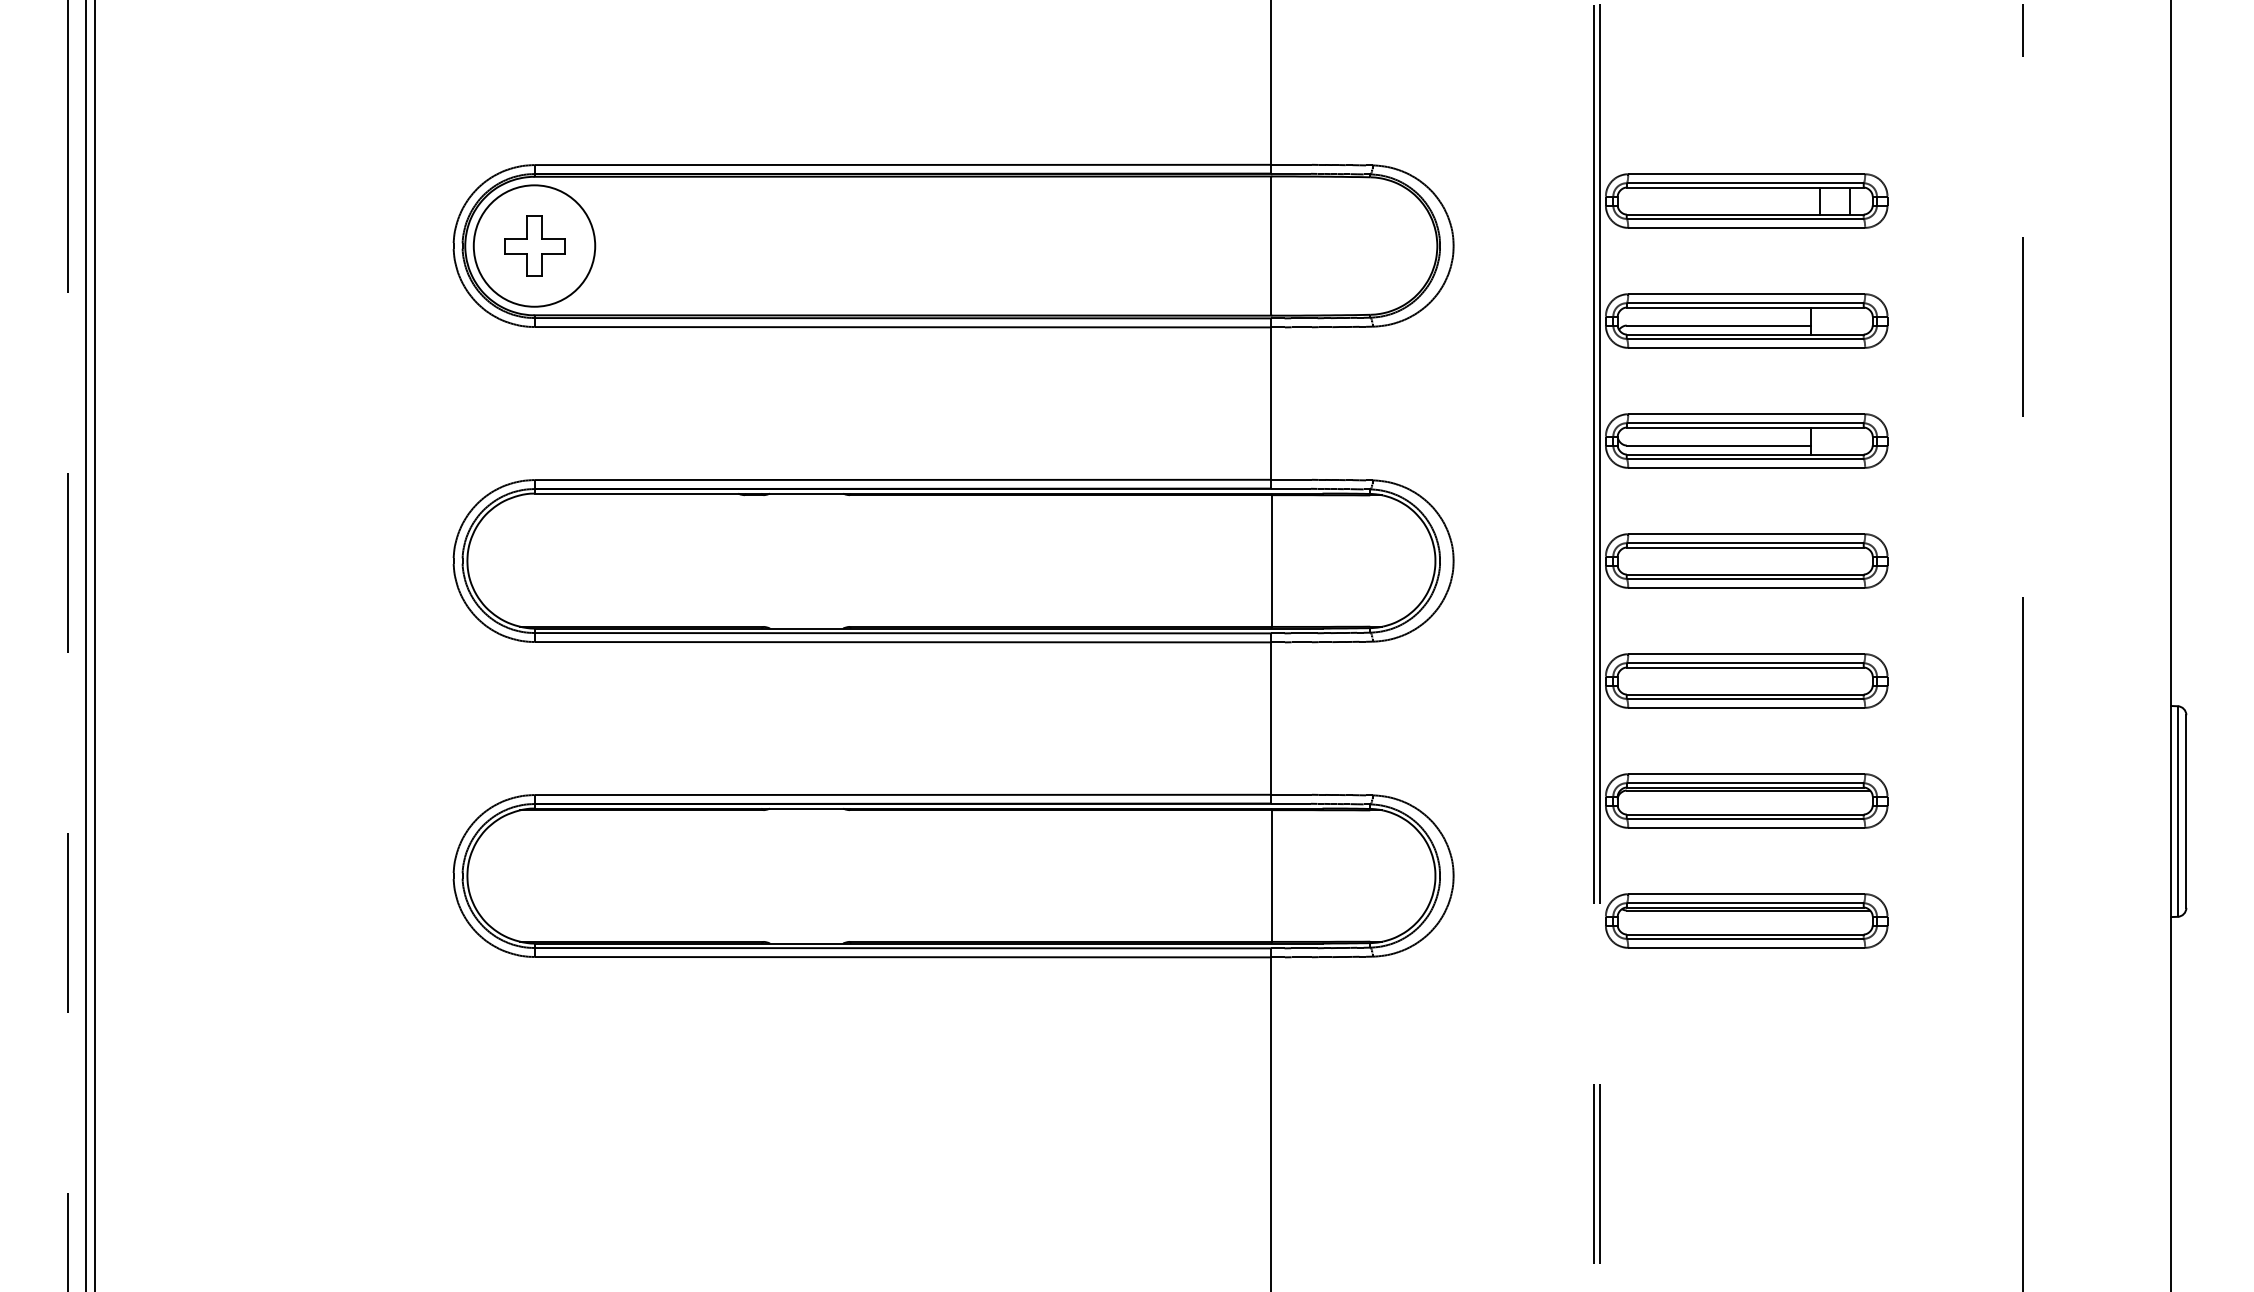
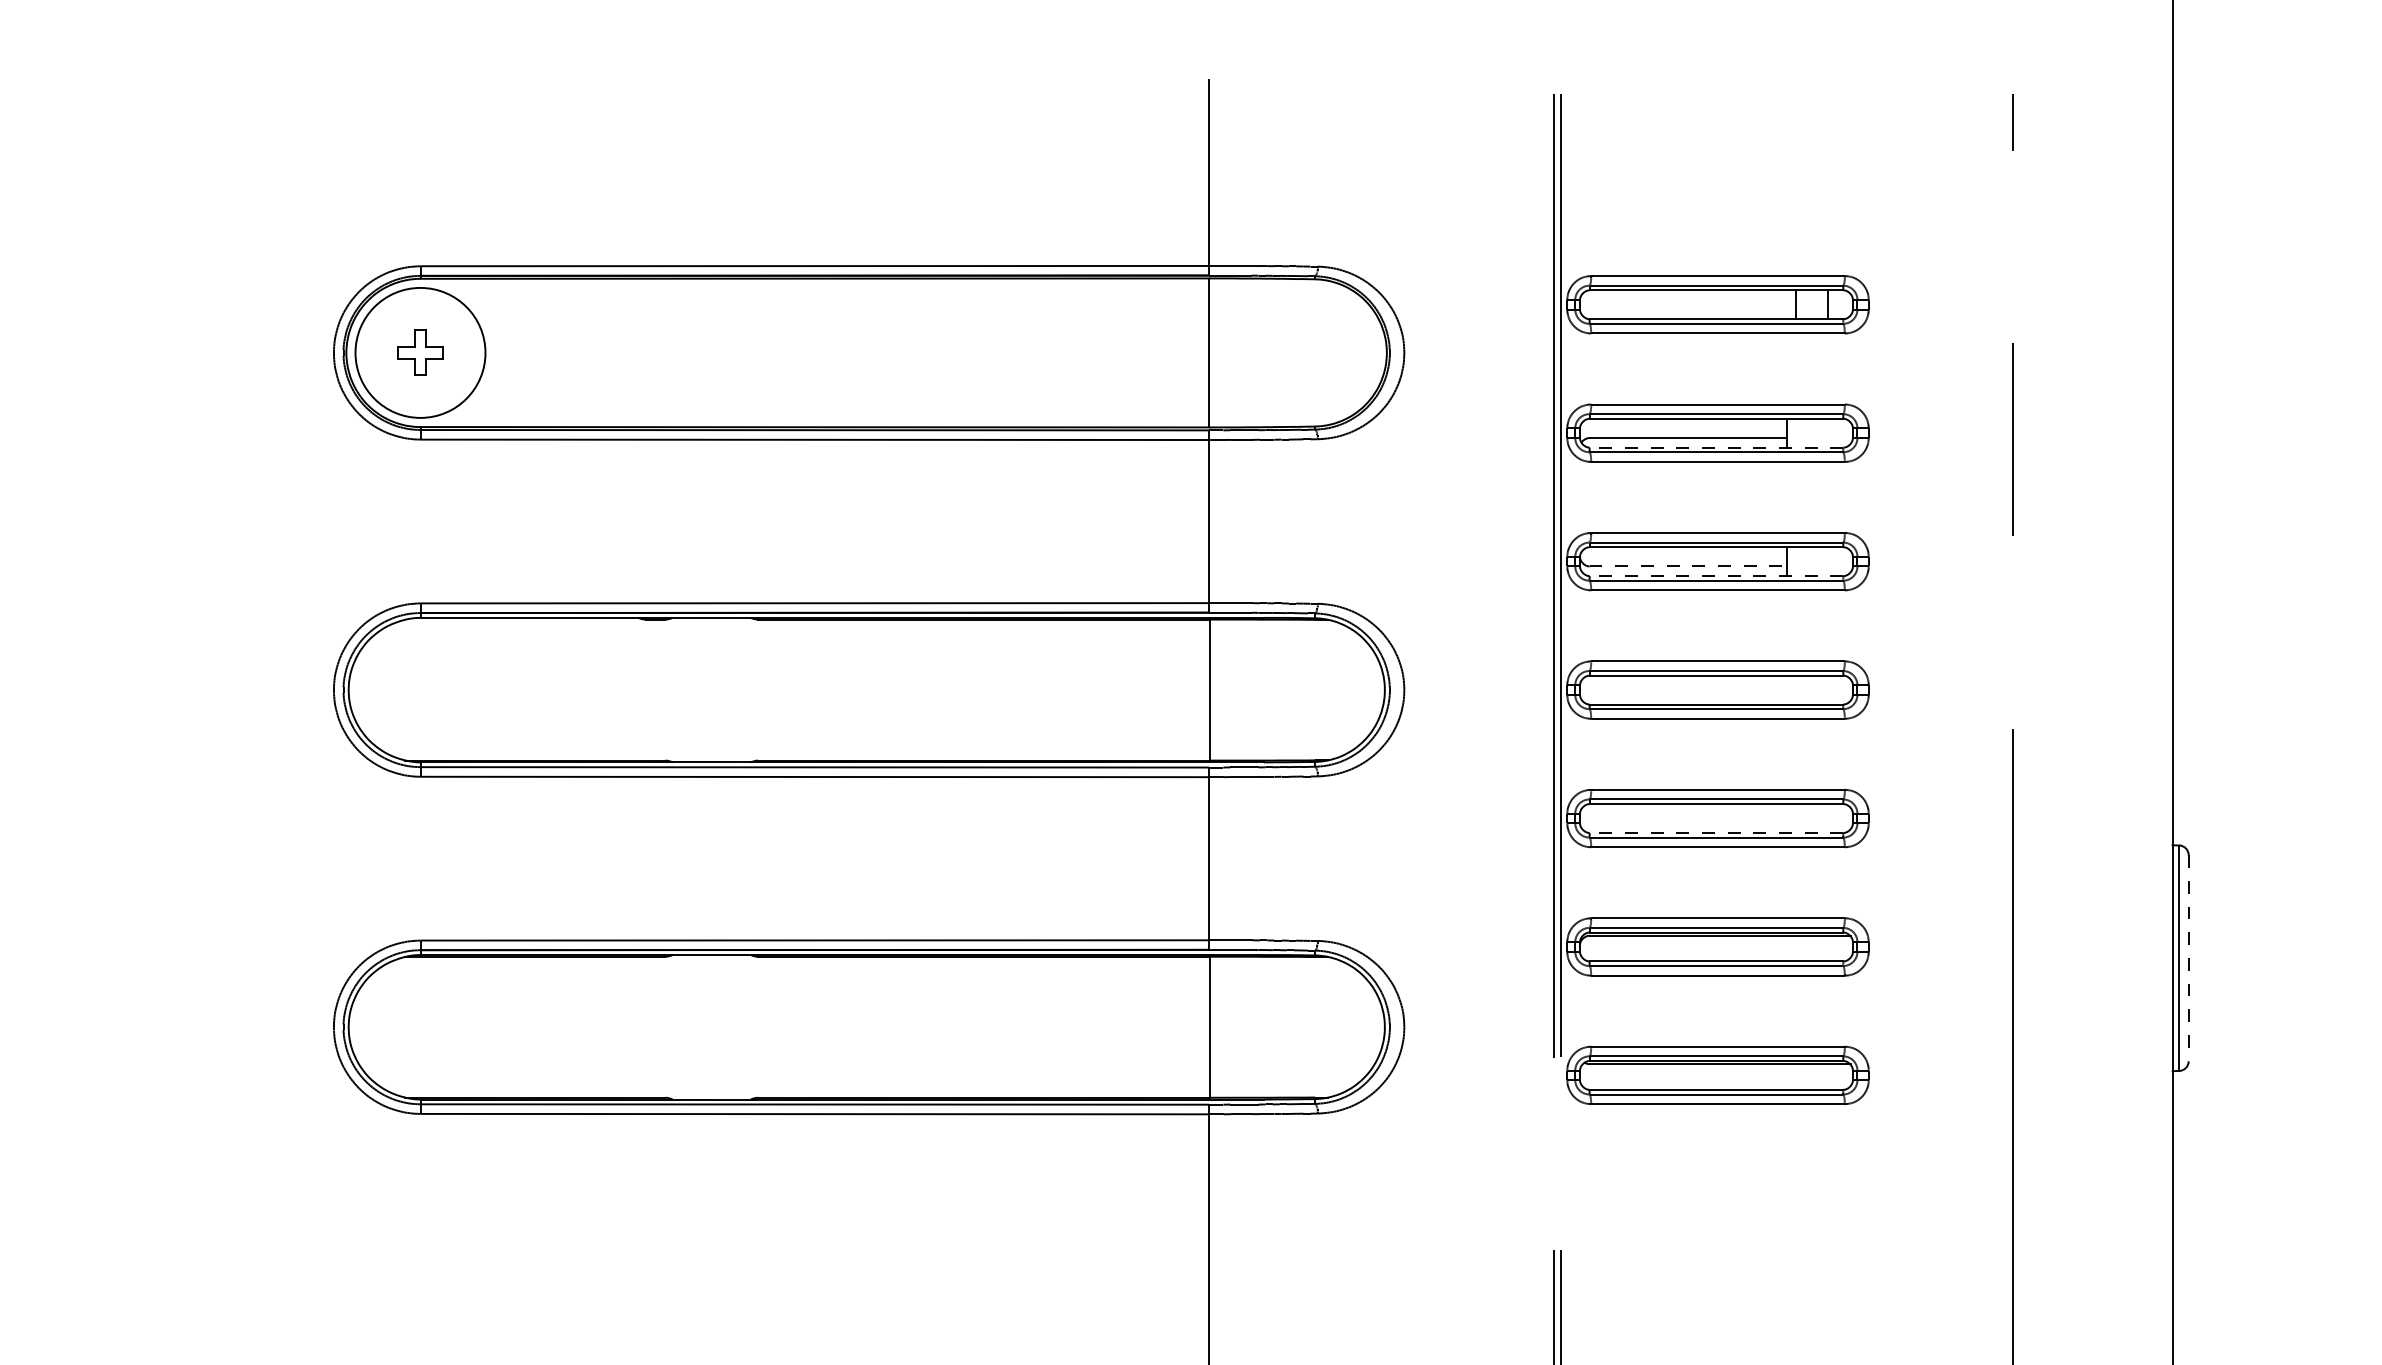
part: (534, 245) -> (420, 352), size x0.7
line: (1744, 334) -> (1715, 447), solid -> dashed
line: (1719, 445) -> (1688, 566), solid -> dashed
line: (1744, 454) -> (1715, 576), solid -> dashed
line: (1744, 694) -> (1715, 832), solid -> dashed
line: (2186, 812) -> (2188, 959), solid -> dashed

